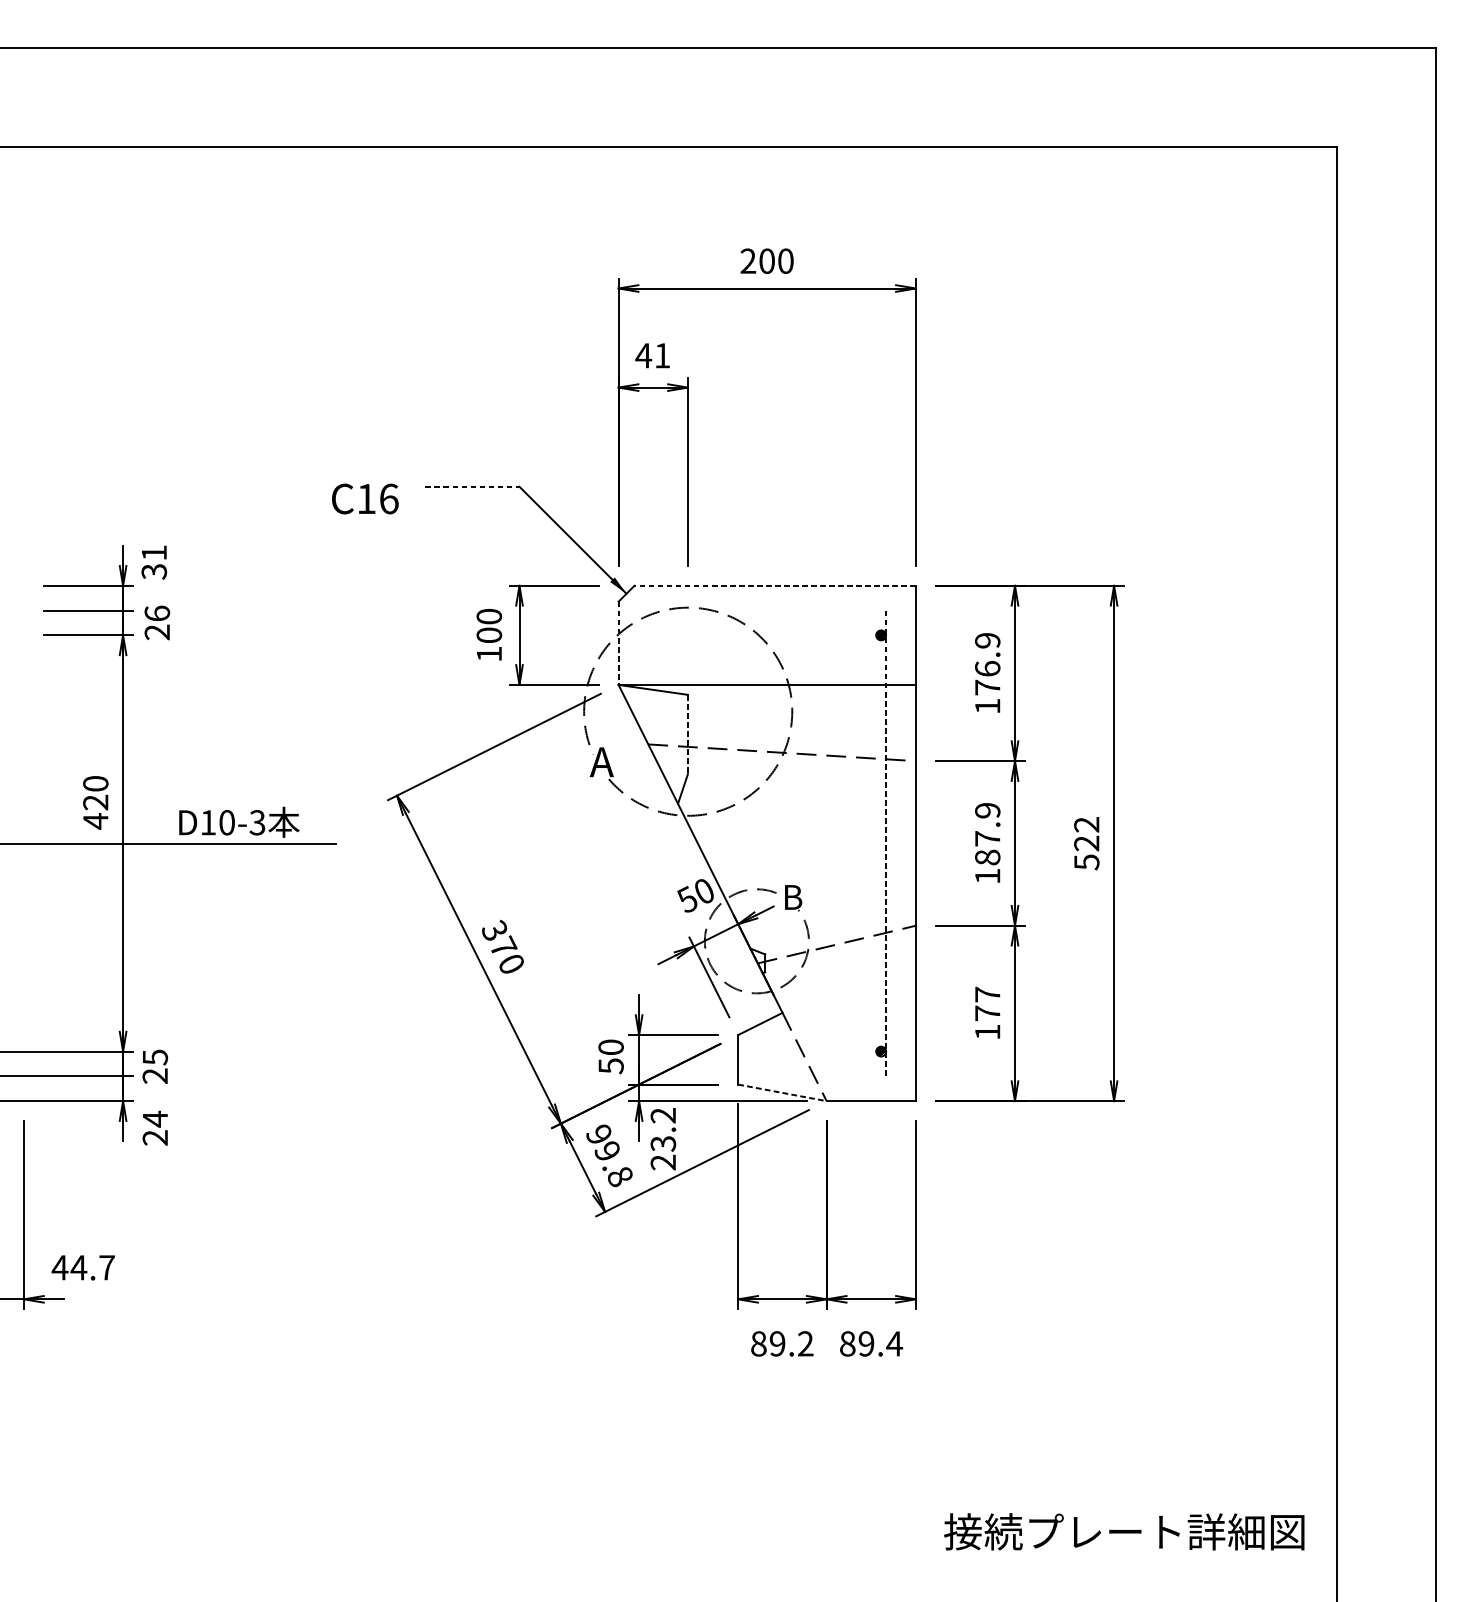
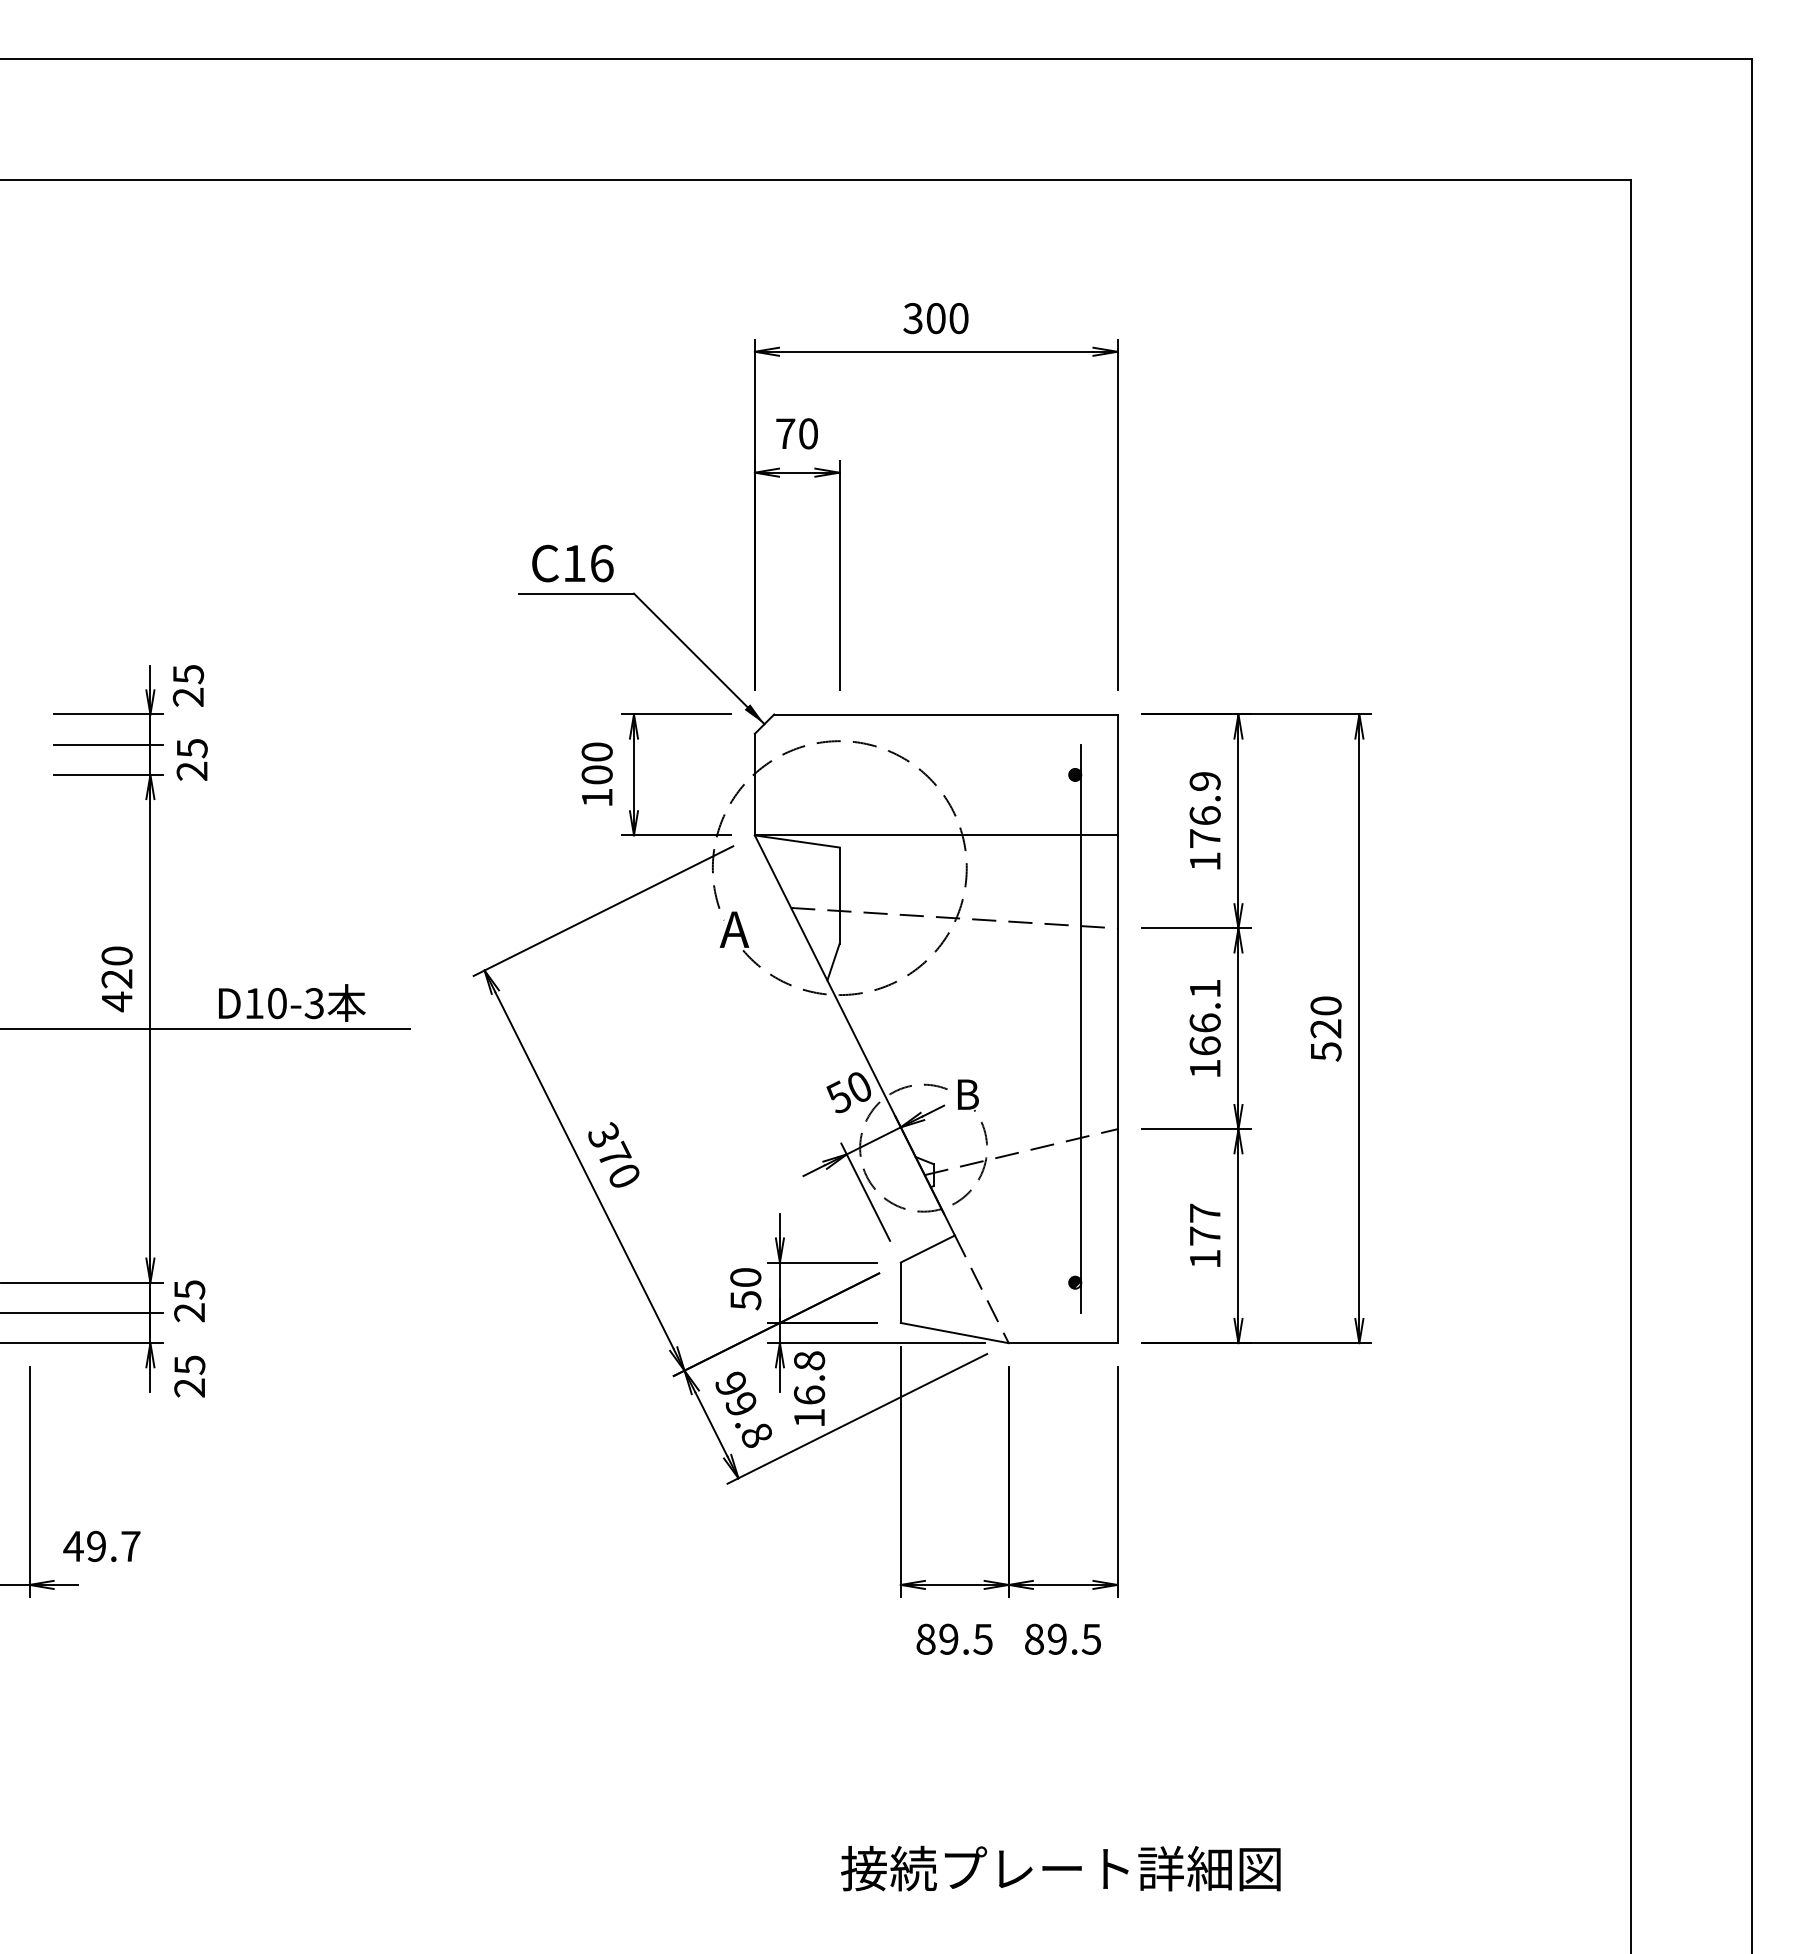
text: (747, 261) -> (912, 318), 200 -> 300
text: (652, 355) -> (796, 433), 41 -> 70
line: (473, 486) -> (577, 593), dashed -> solid
text: (364, 498) -> (572, 563), moved
text: (154, 562) -> (188, 686), 31 -> 25
line: (774, 585) -> (945, 714), dashed -> solid
text: (156, 613) -> (191, 748), 26 -> 25
line: (618, 643) -> (754, 784), dashed -> solid
line: (687, 735) -> (839, 896), dashed -> solid
text: (1086, 824) -> (1325, 1005), 522 -> 520
text: (987, 834) -> (1204, 1017), 187.9 -> 166.1
line: (886, 844) -> (1081, 1029), dashed -> solid
line: (782, 1093) -> (954, 1333), dashed -> solid
text: (155, 1119) -> (189, 1365), 24 -> 25
text: (663, 1139) -> (809, 1389), 23.2 -> 16.8
text: (78, 1267) -> (96, 1546), 44.7 -> 49.7
text: (805, 1343) -> (982, 1638), 89.2 -> 89.5
text: (894, 1344) -> (1091, 1639), 89.4 -> 89.5
text: (1124, 1531) -> (1060, 1868), moved

